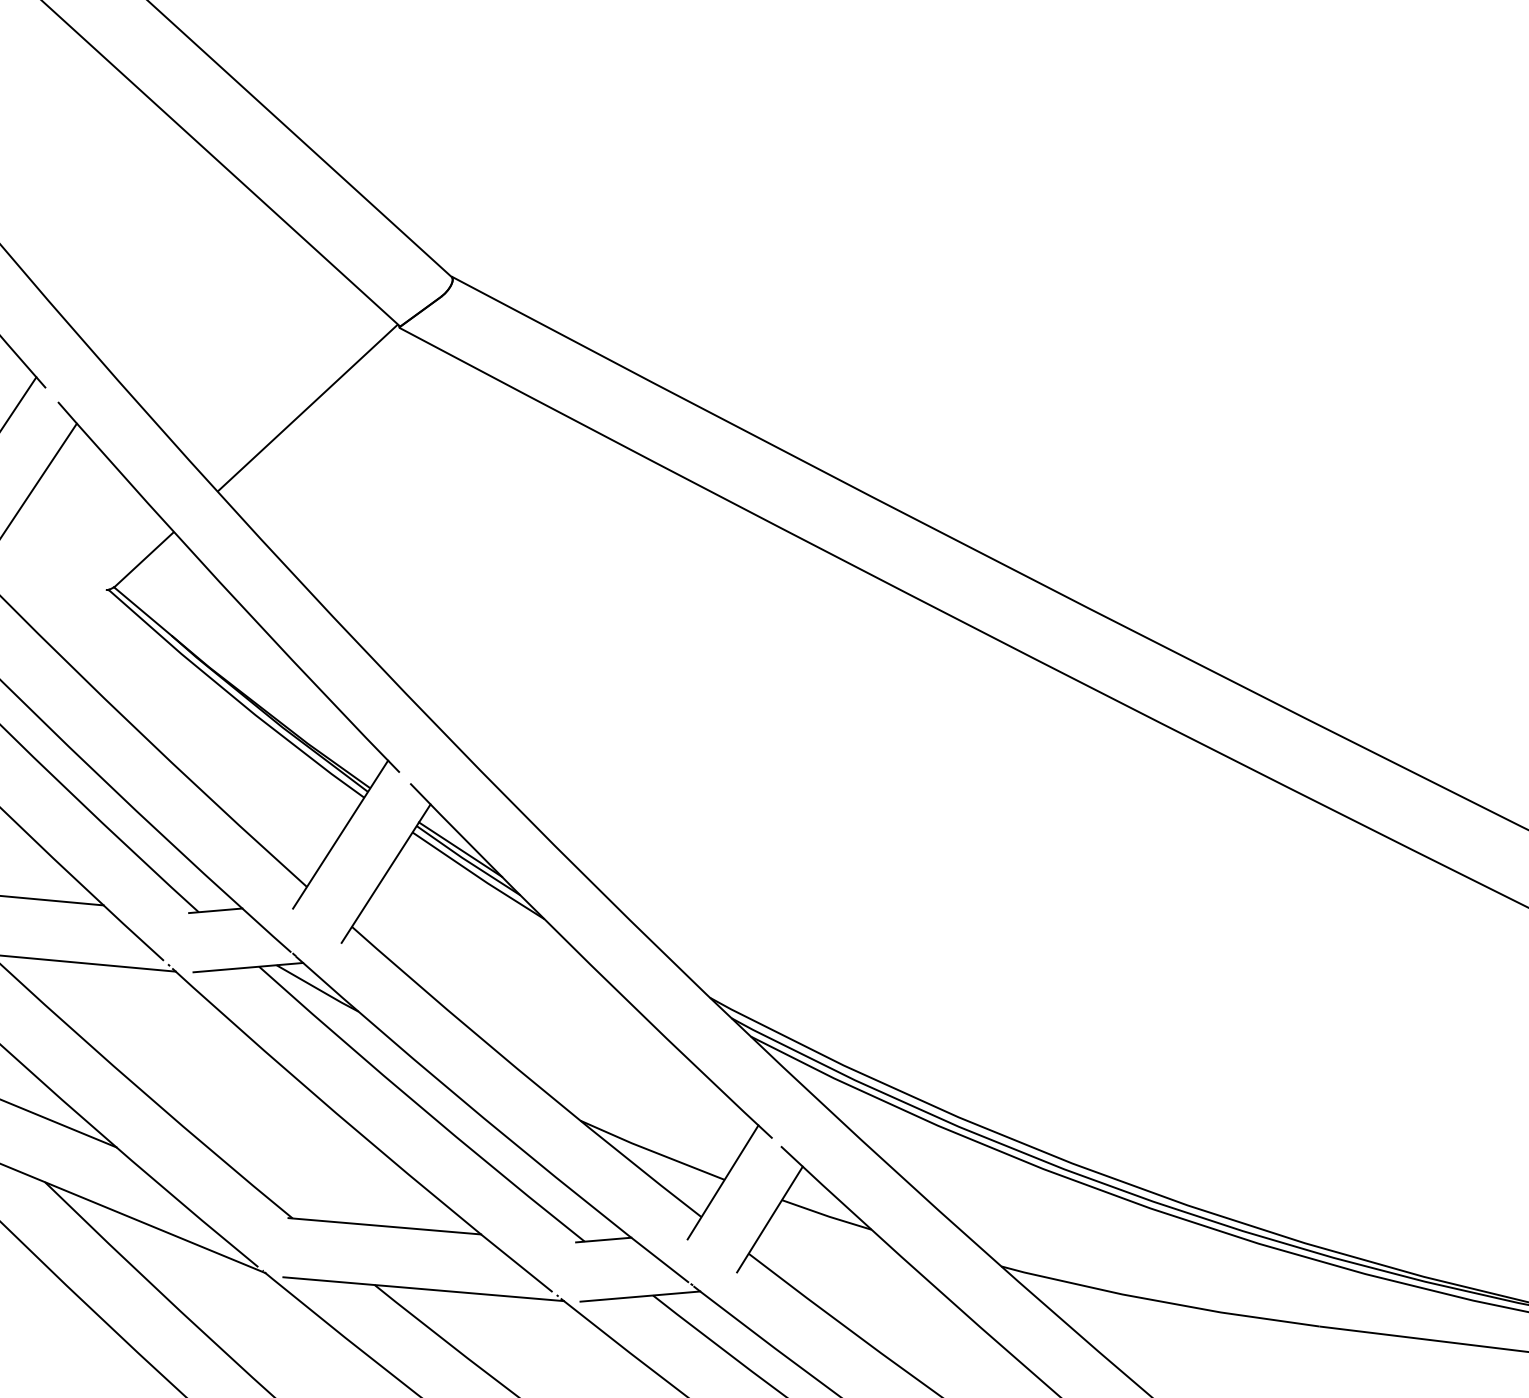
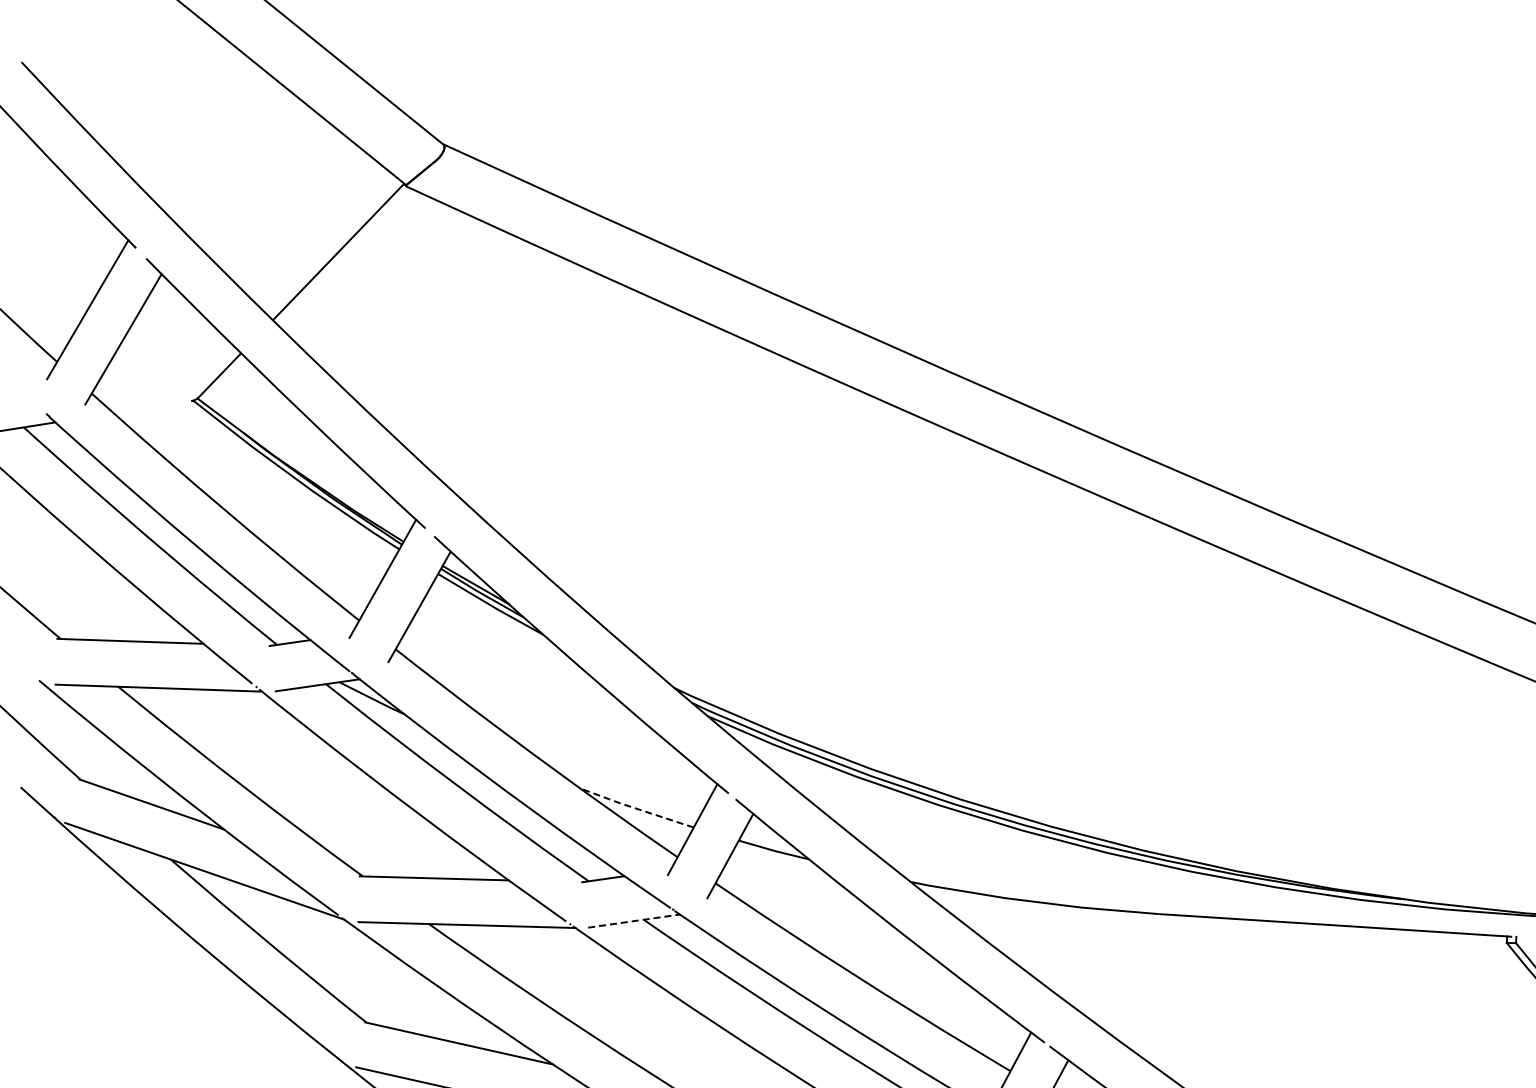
line: (650, 1150) -> (635, 808), solid -> dashed
line: (640, 1297) -> (634, 921), solid -> dashed

